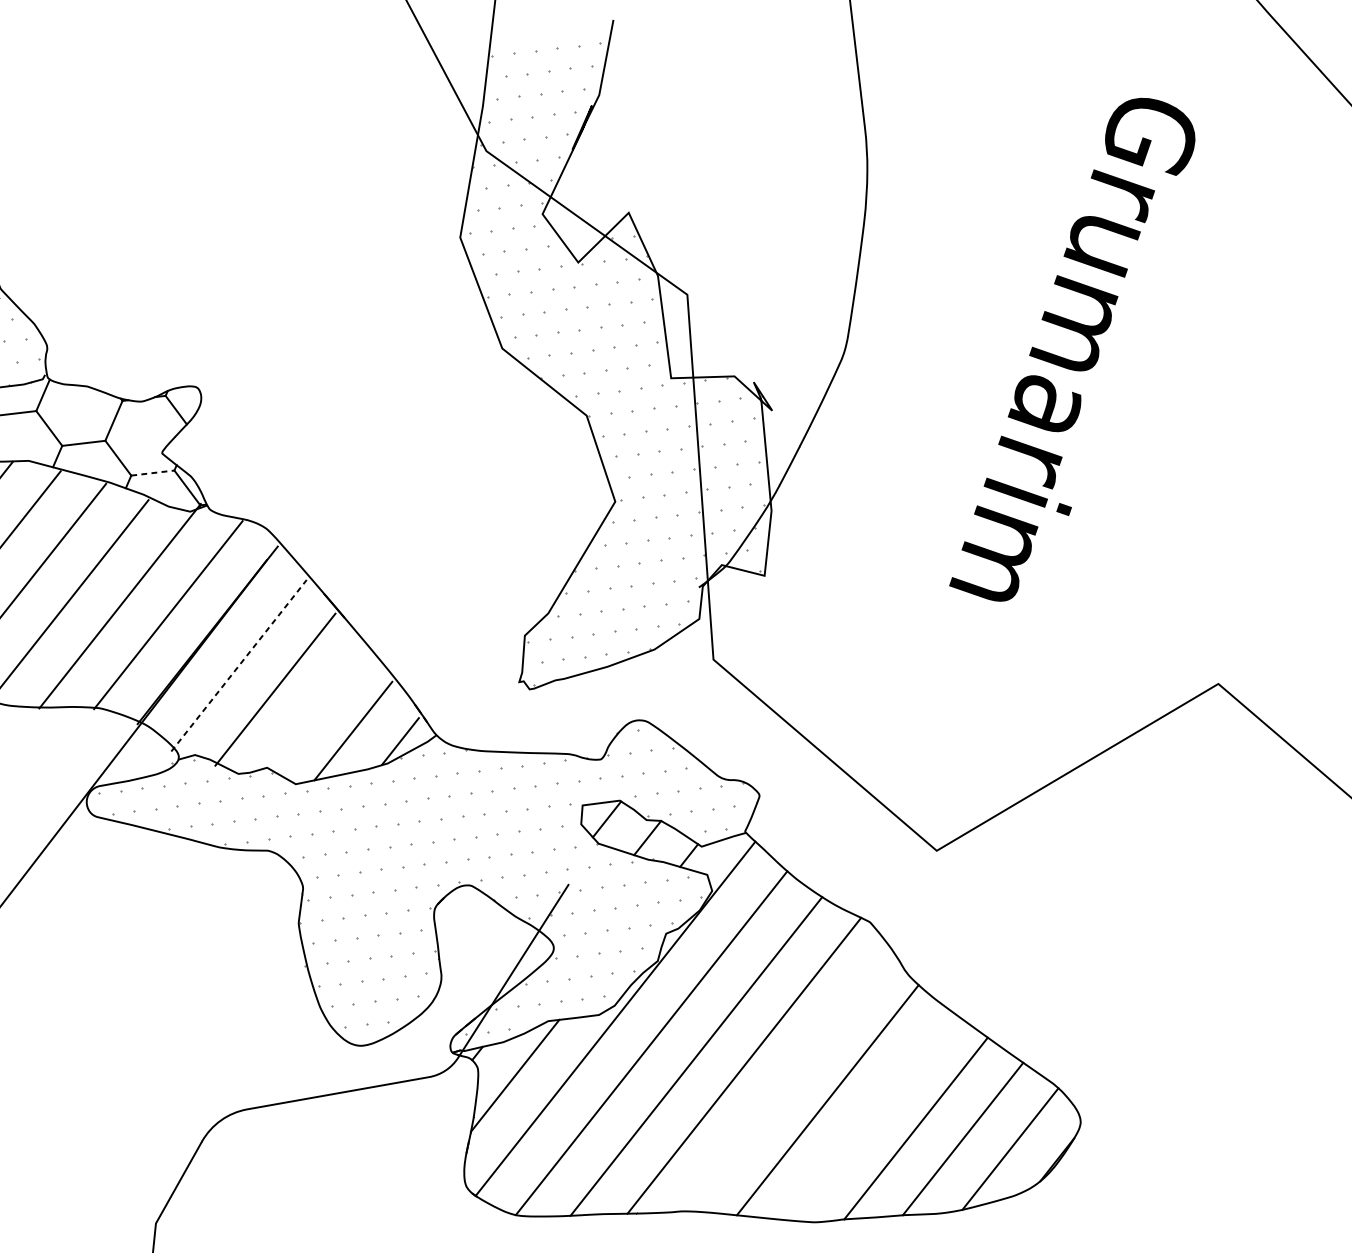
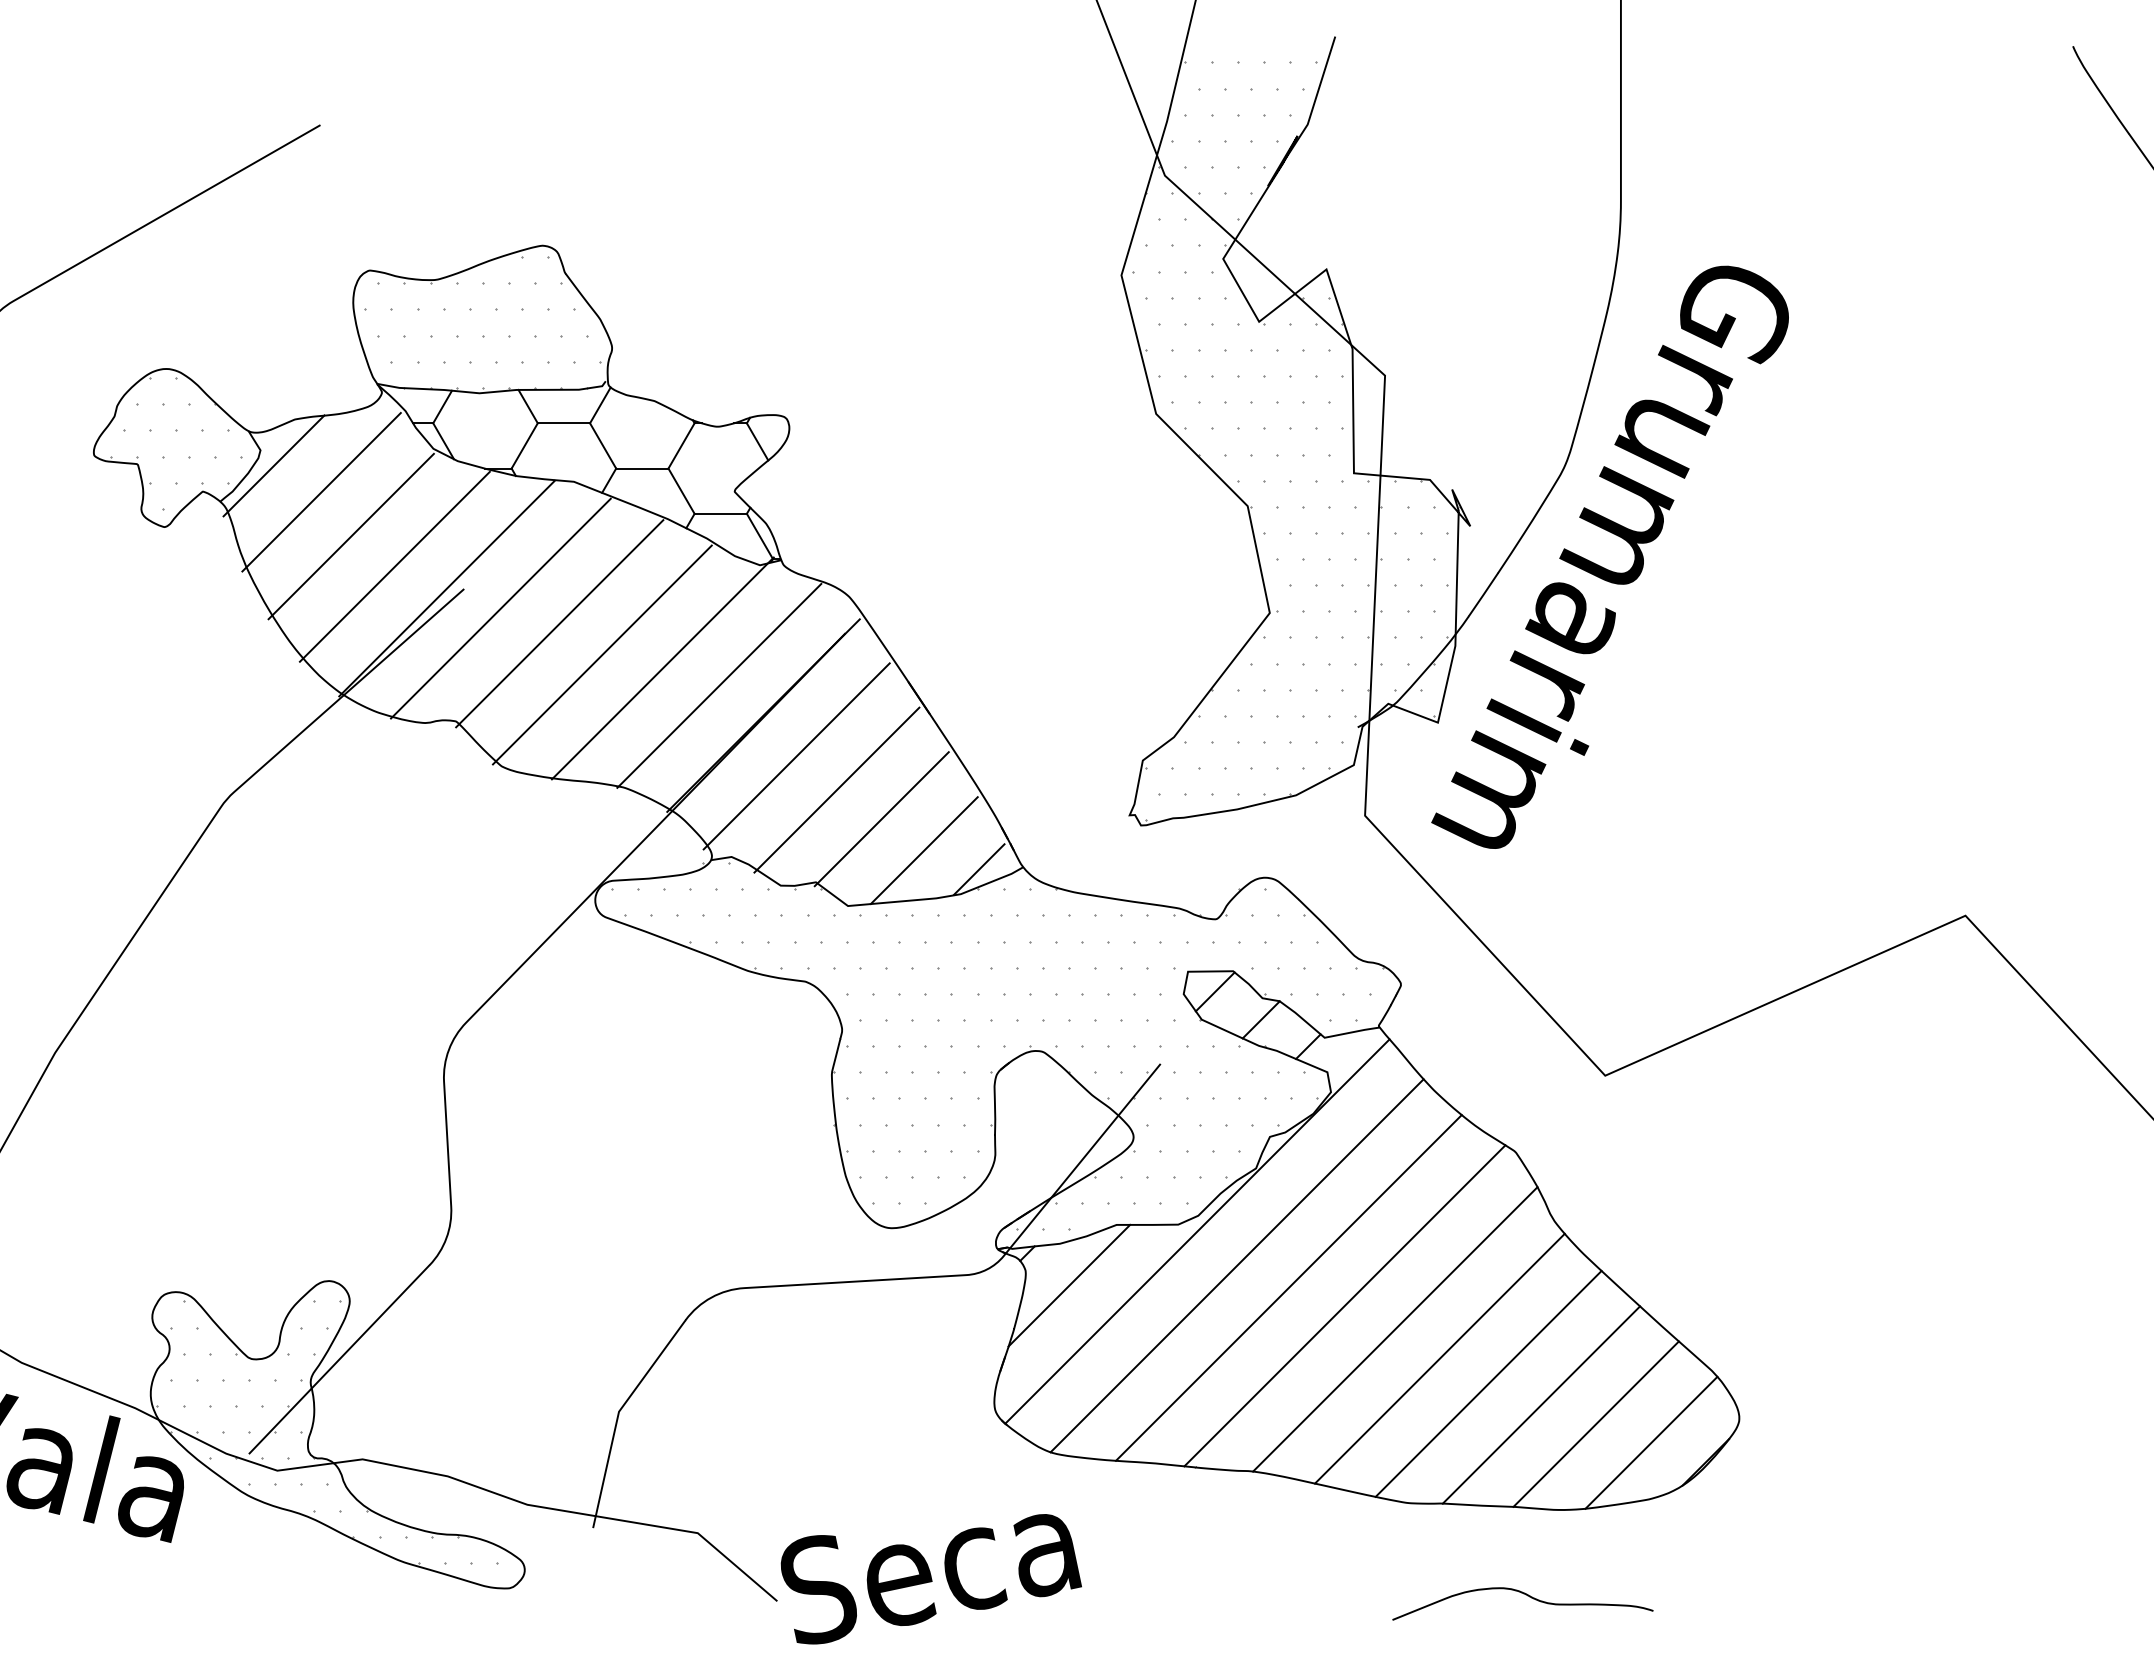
text: (1070, 349) -> (1609, 556), moved
line: (153, 472) -> (721, 513), dashed -> solid
line: (238, 665) -> (796, 756), dashed -> solid
line: (315, 709) -> (881, 819), added
line: (788, 1080) -> (1395, 1329), added
line: (870, 1115) -> (1488, 1383), added

